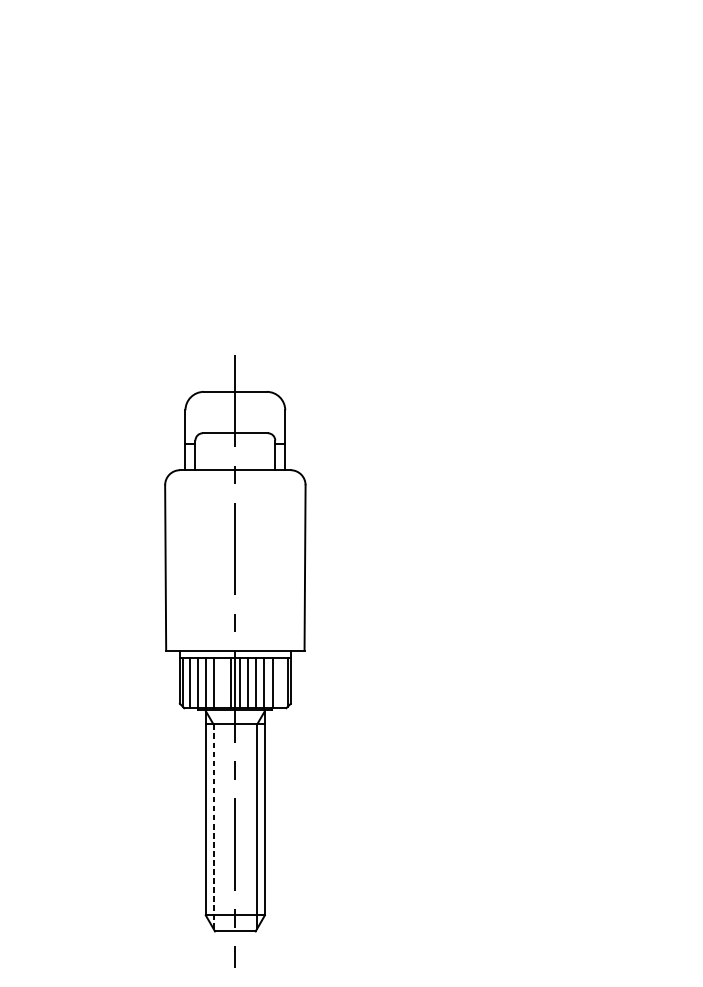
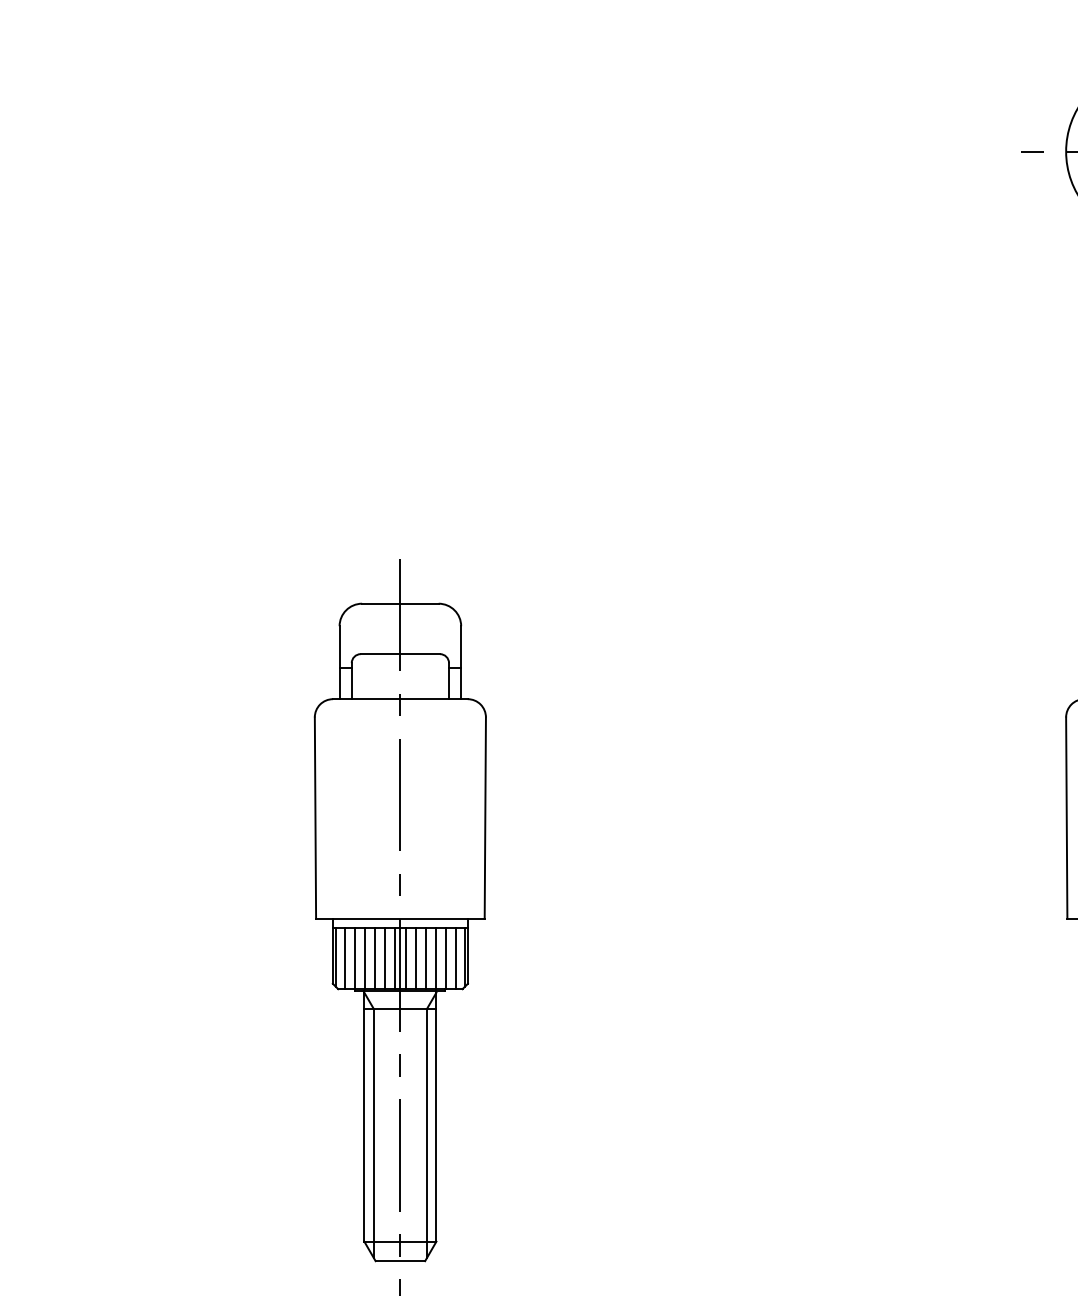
line: (222, 683) -> (384, 958), added
line: (280, 683) -> (455, 958), added
line: (213, 826) -> (373, 1133), dashed -> solid

